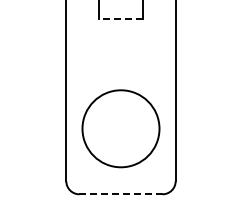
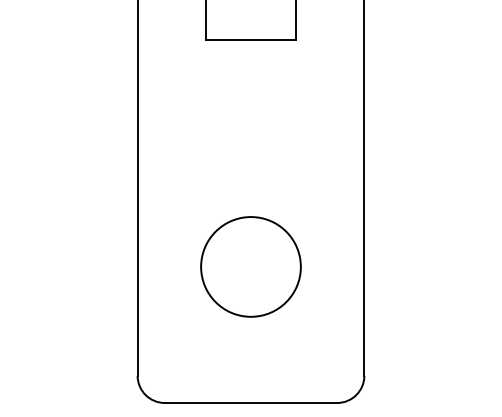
line: (120, 19) -> (249, 40), dashed -> solid
circle: (120, 128) -> (249, 266), size x0.62
line: (120, 194) -> (249, 403), dashed -> solid

